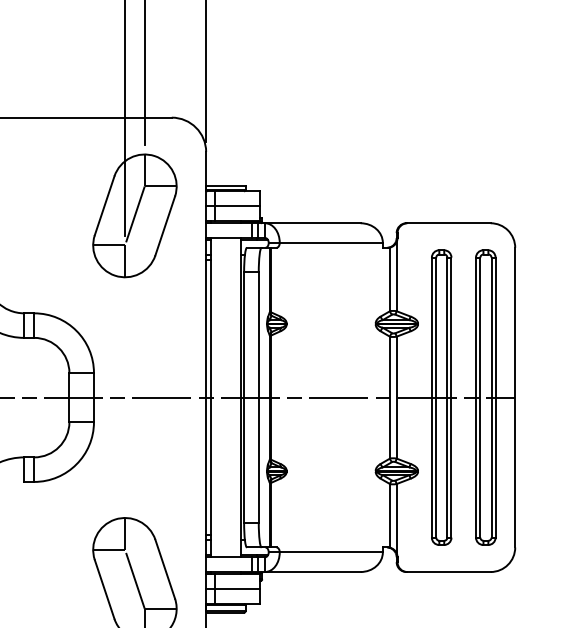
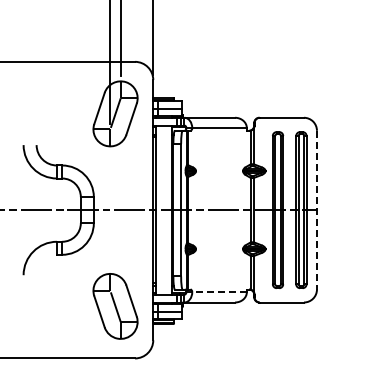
line: (514, 398) -> (316, 210), solid -> dashed
line: (331, 553) -> (219, 292), solid -> dashed

